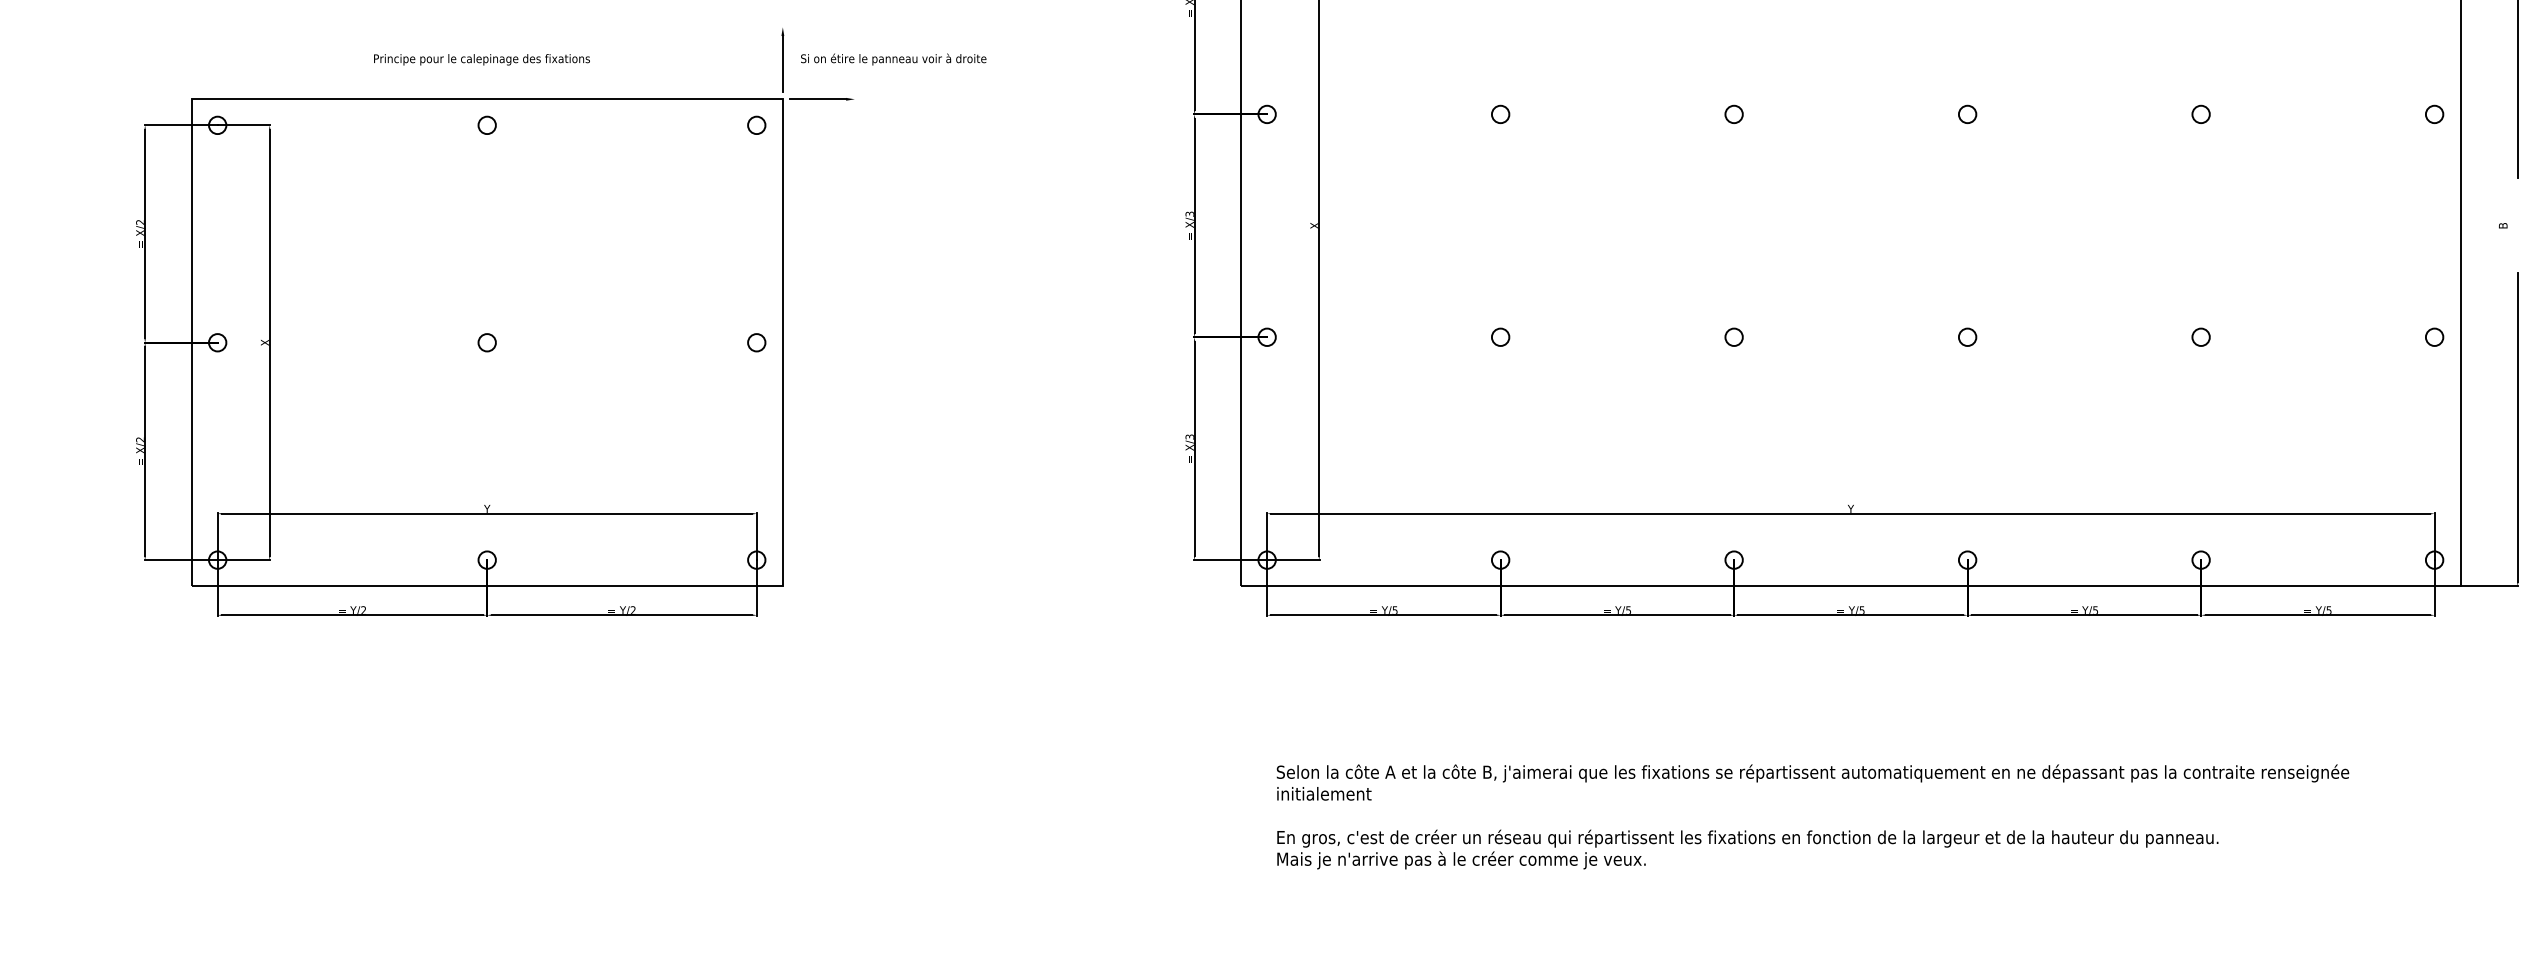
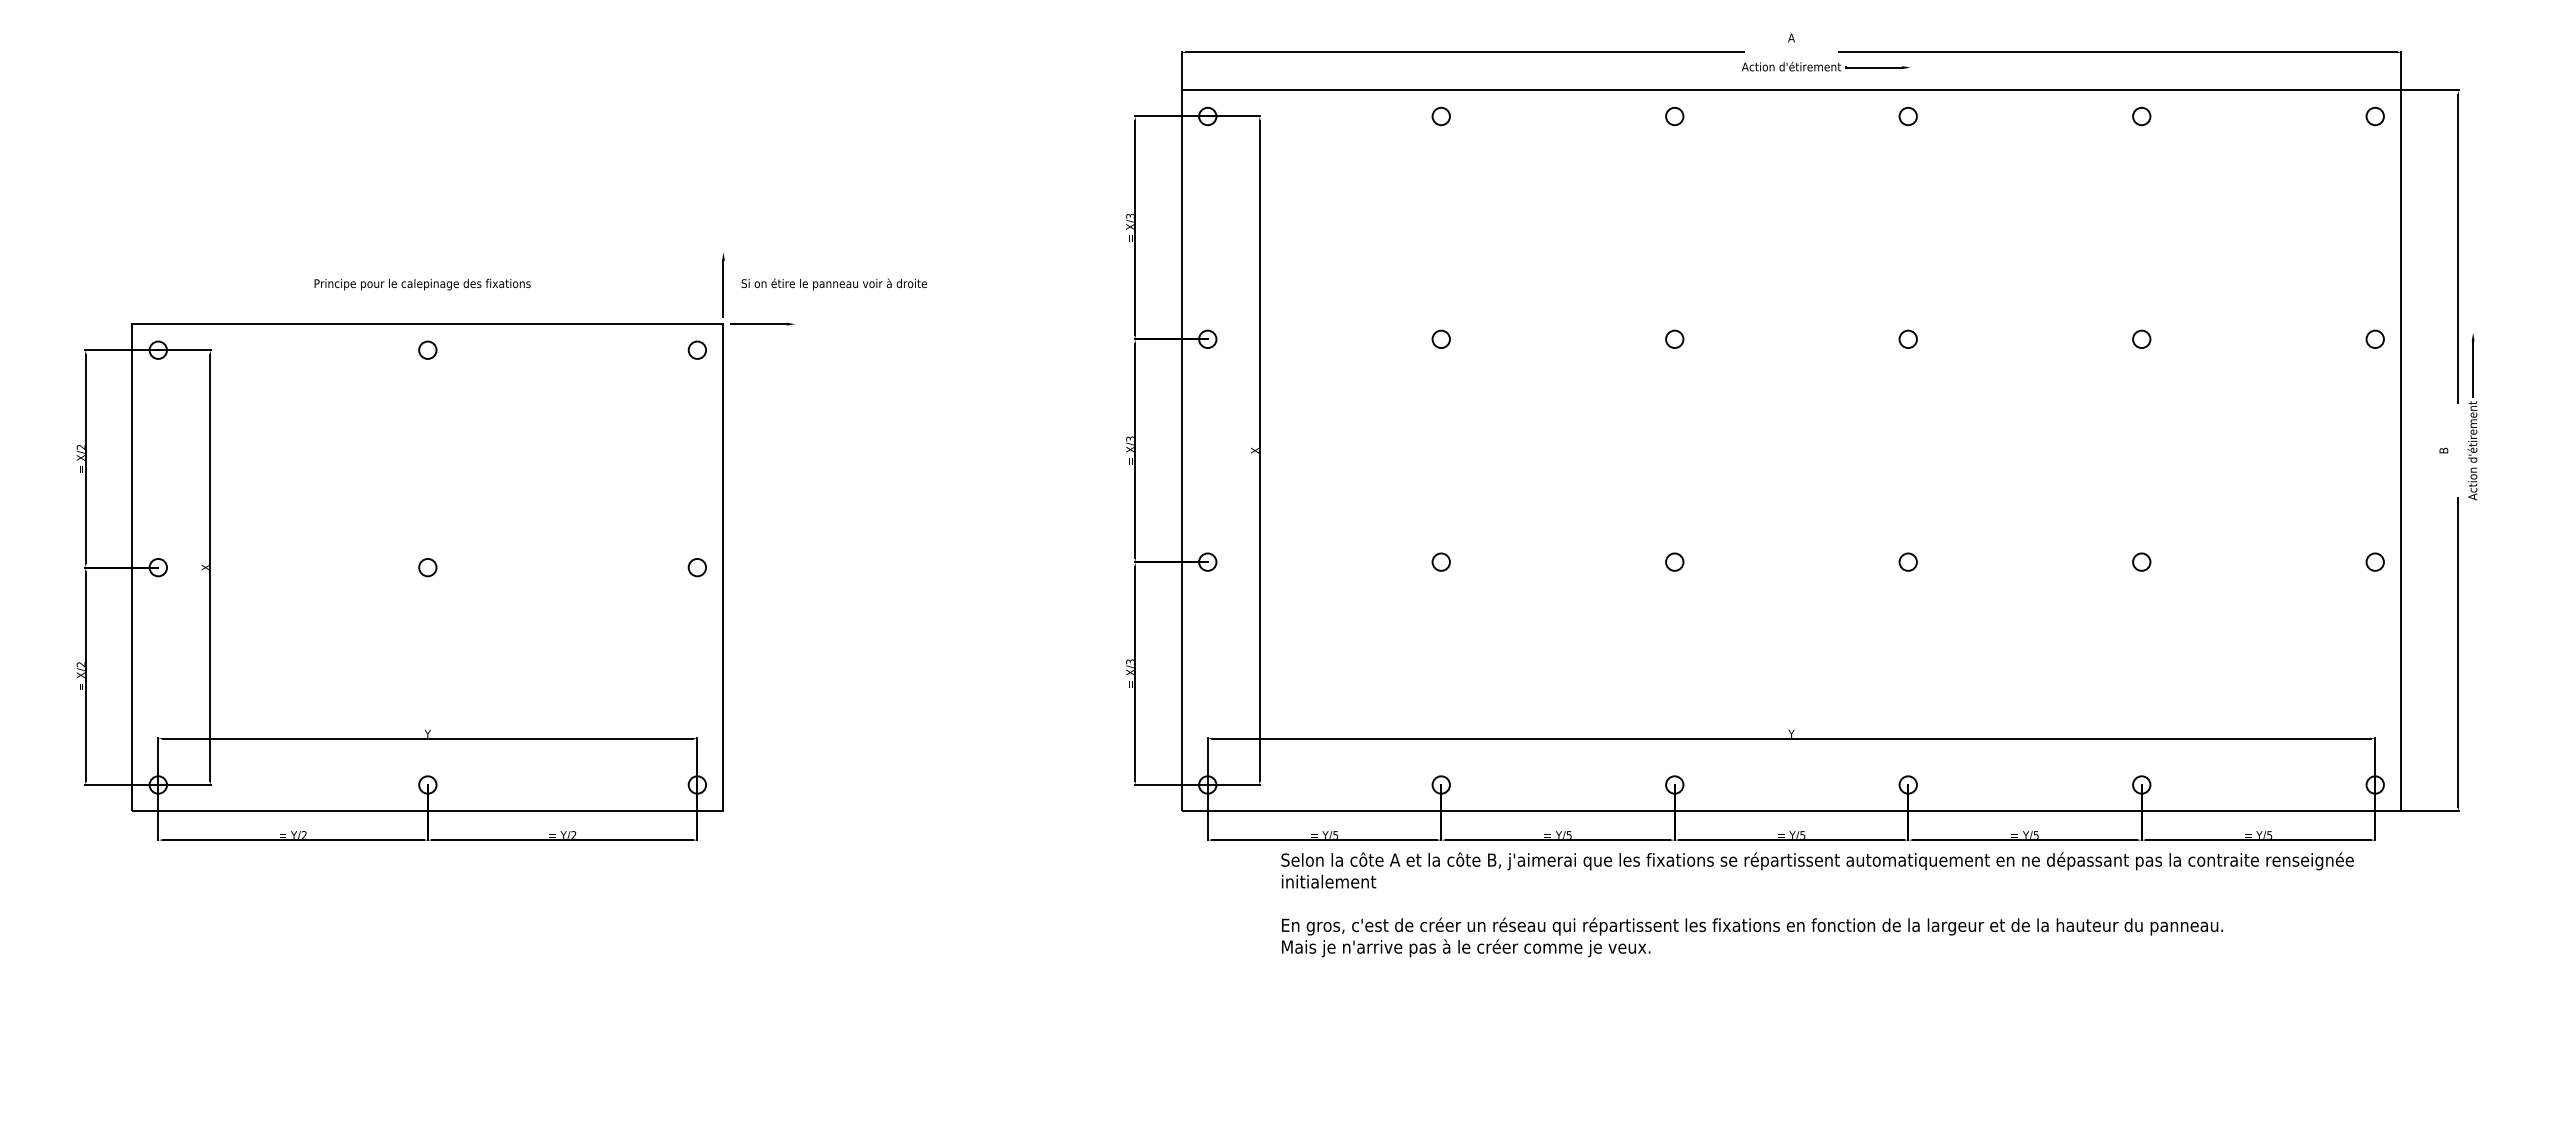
text: (1812, 816) -> (1817, 904), moved

